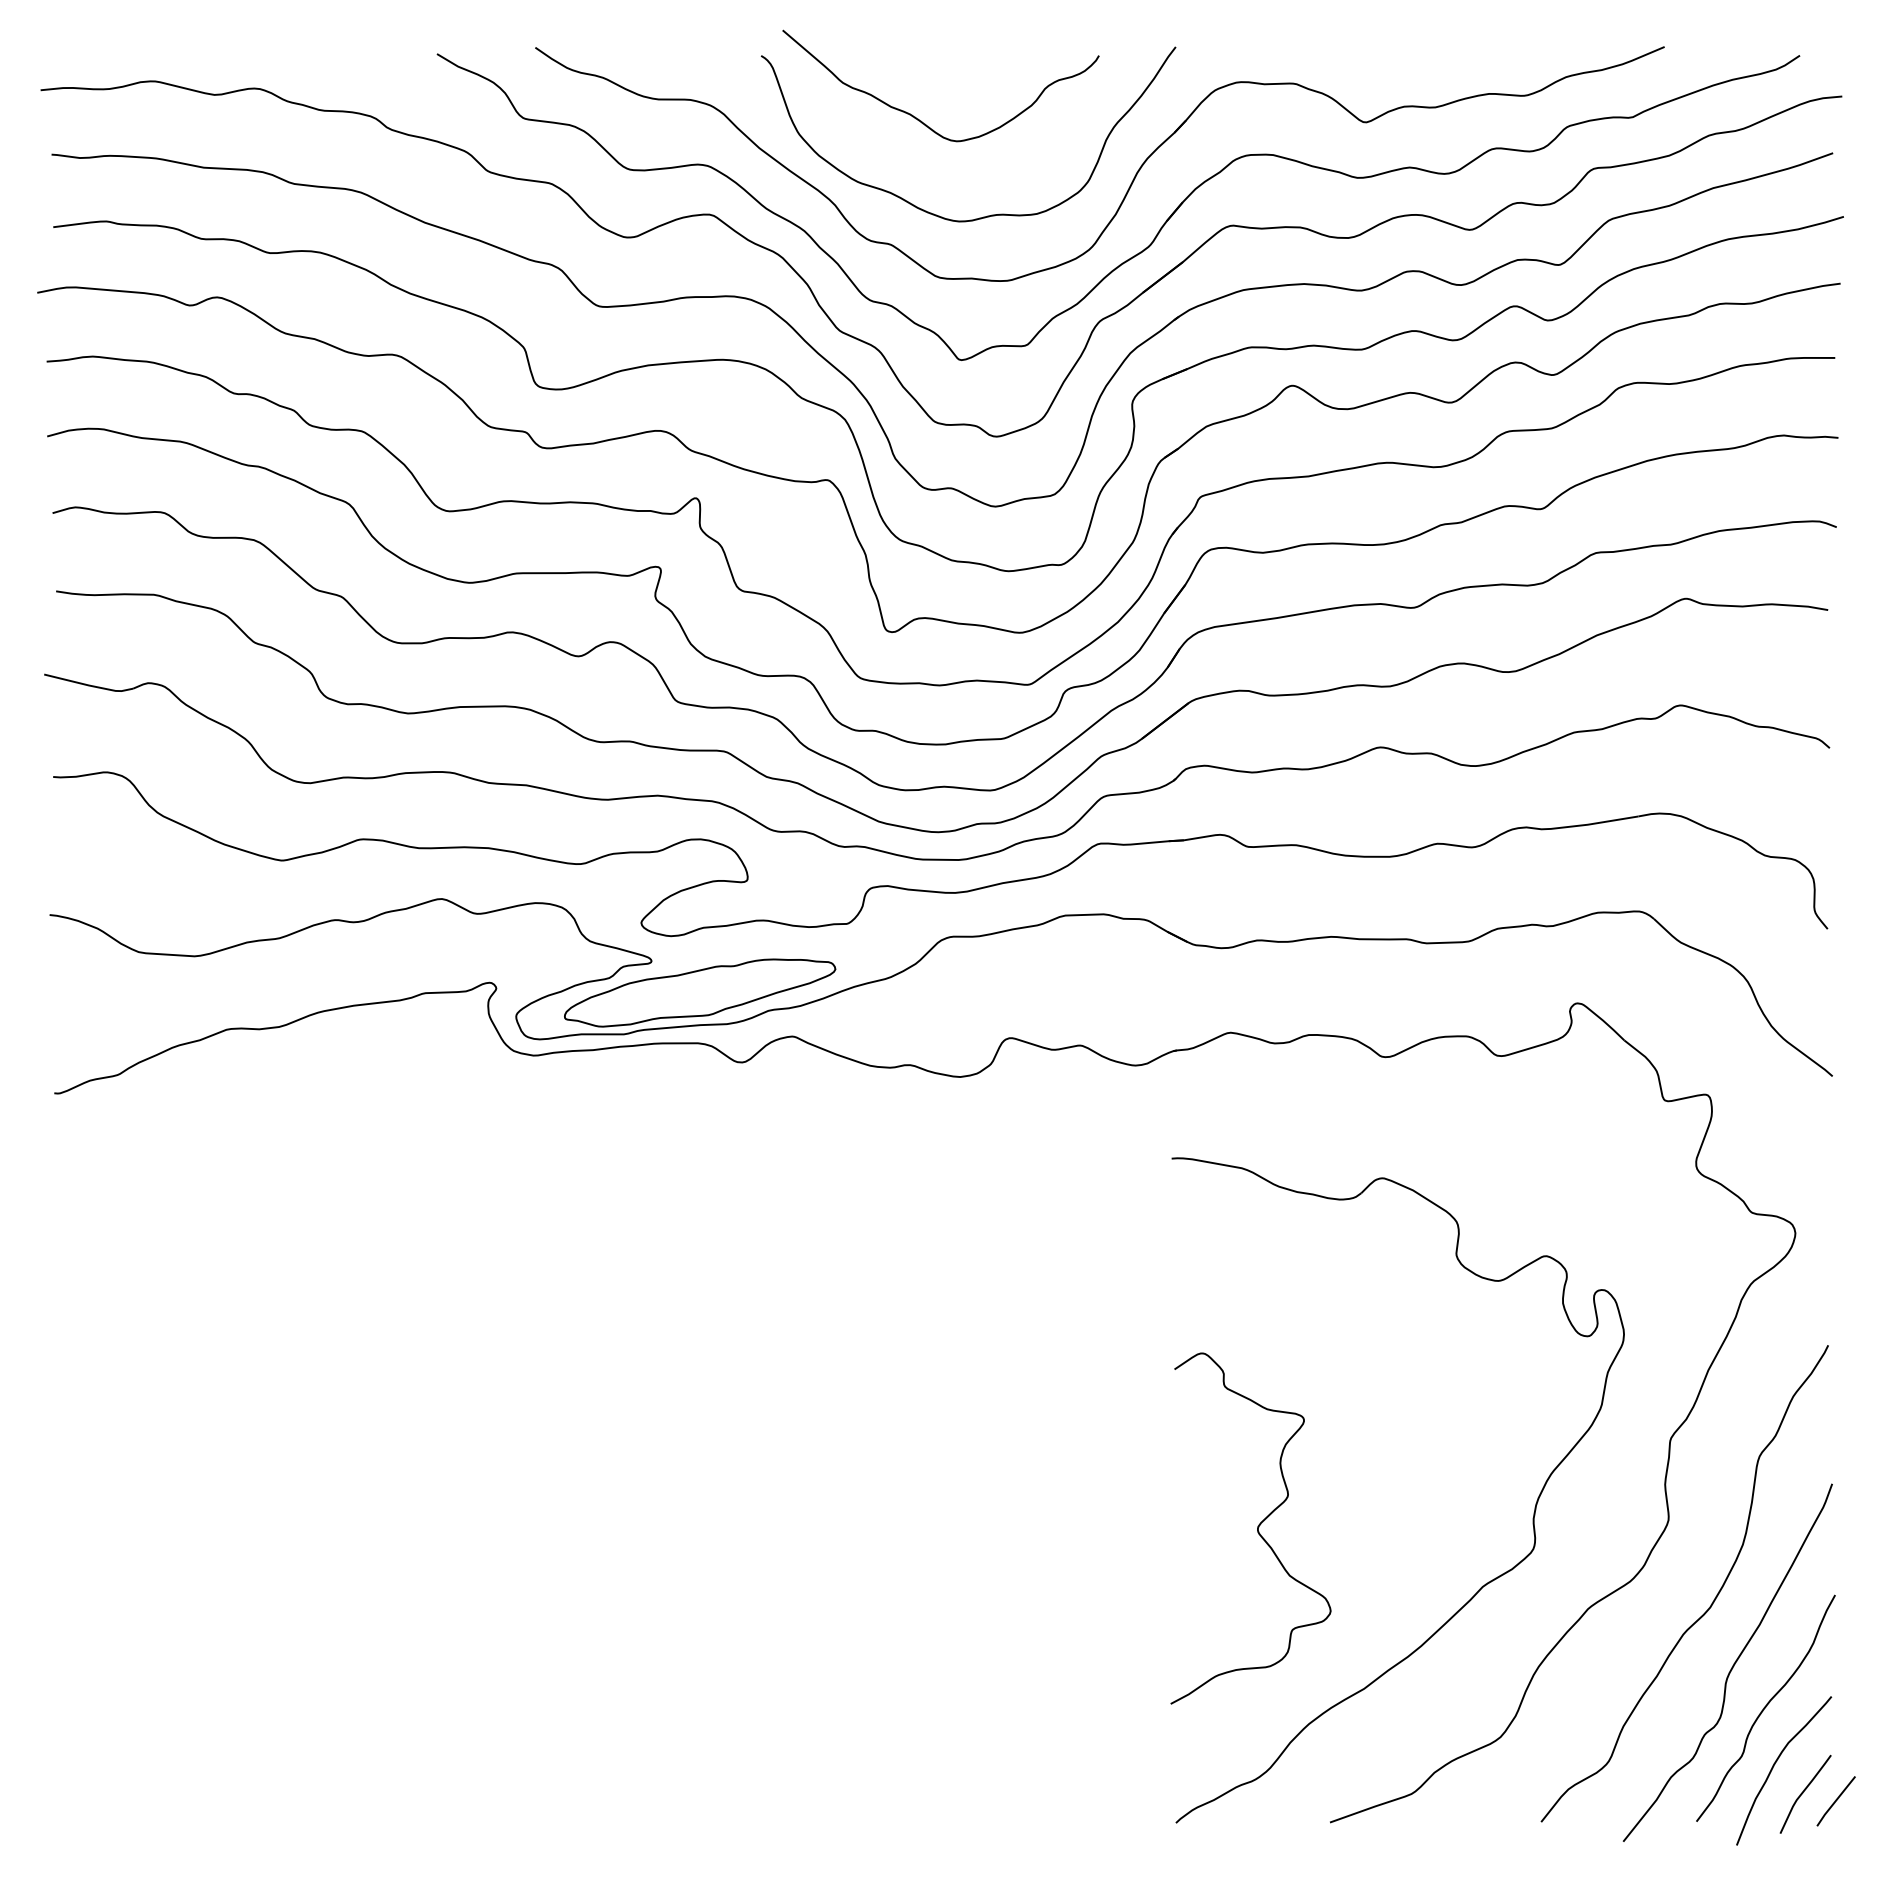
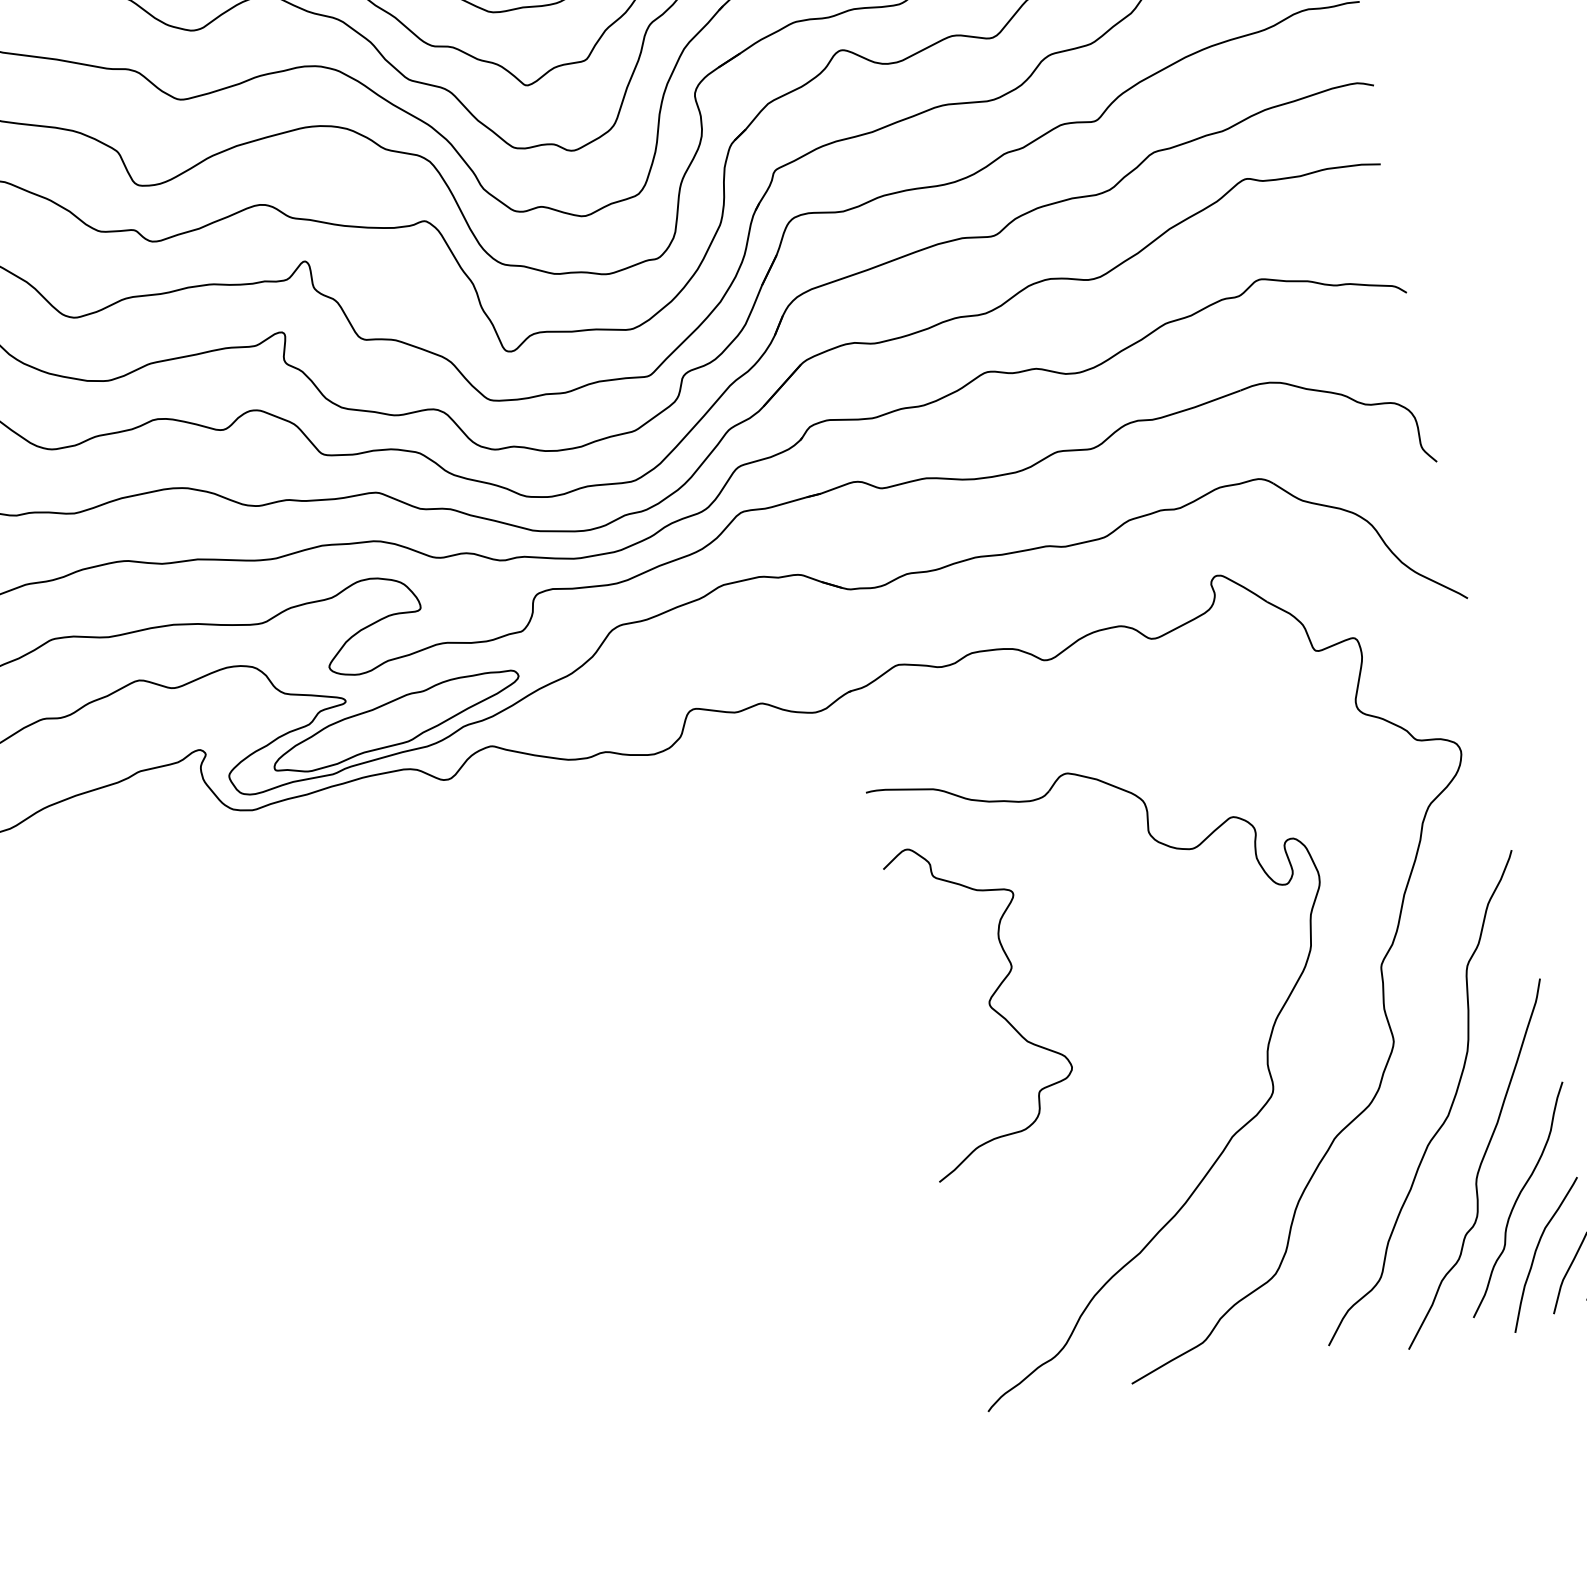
curve: (1257, 1528) -> (989, 1003), moved

